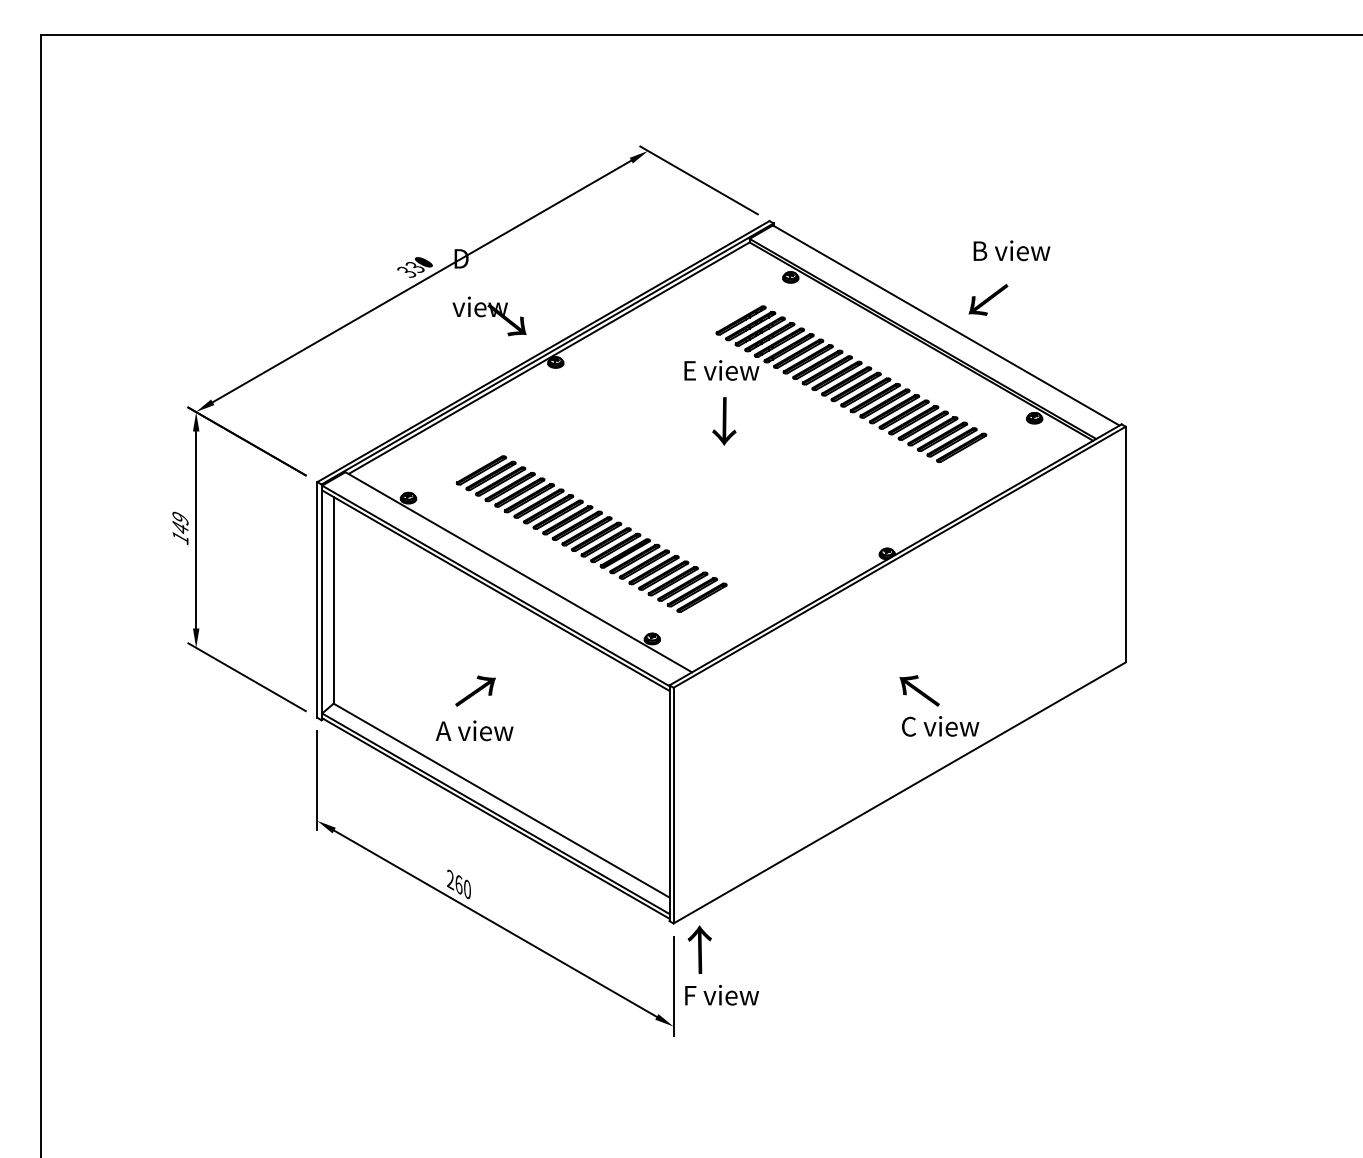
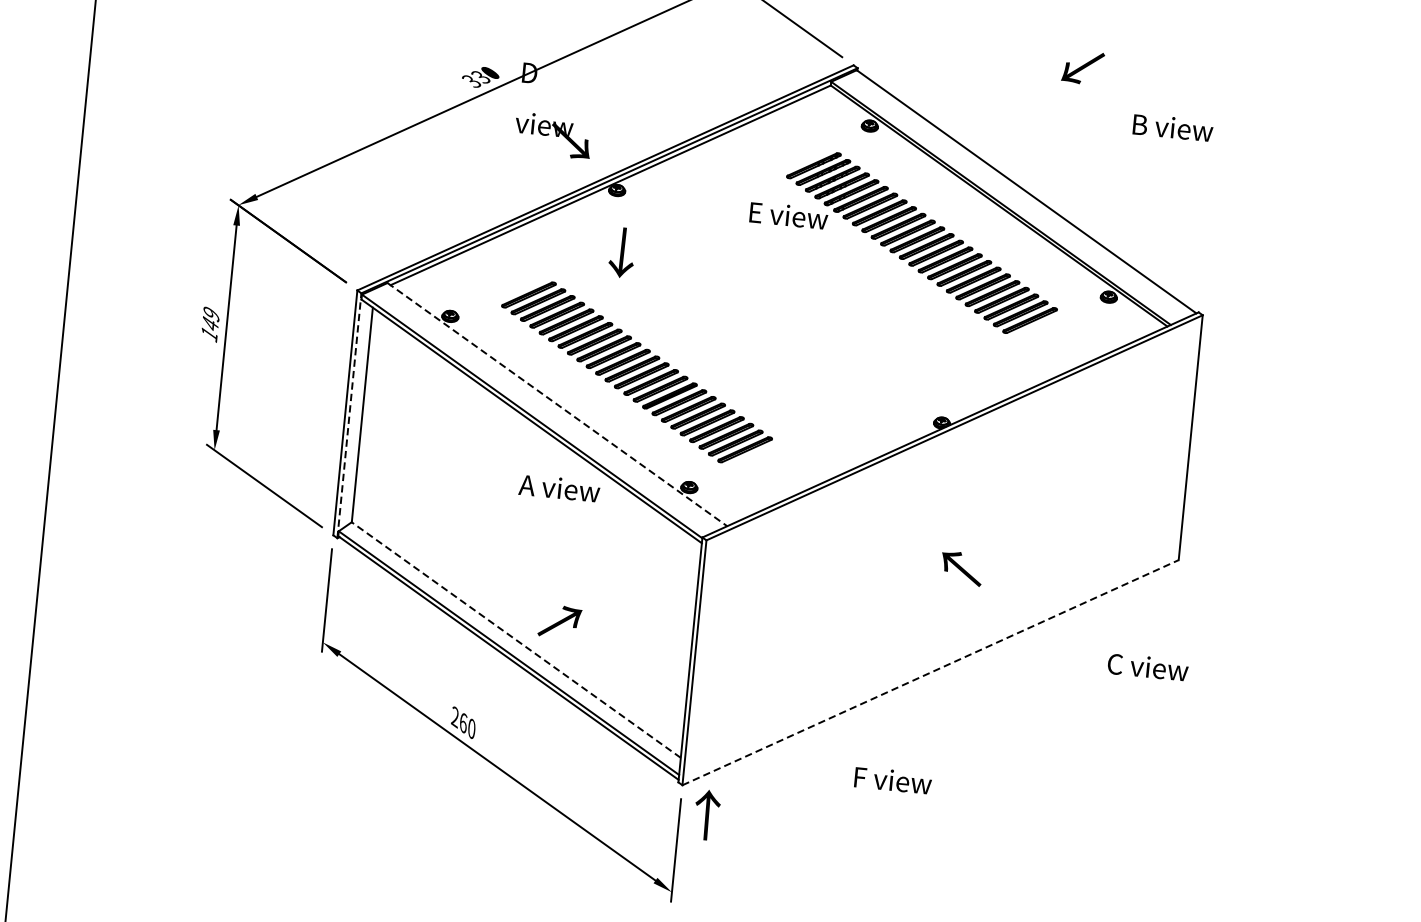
text: (1011, 250) -> (1172, 127), moved
text: (988, 299) -> (1083, 67), moved
text: (724, 421) -> (622, 252), moved
line: (519, 572) -> (558, 404), solid -> dashed
line: (321, 602) -> (349, 415), solid -> dashed
text: (475, 690) -> (559, 621), moved
text: (940, 726) -> (1148, 667), moved
text: (474, 730) -> (559, 487), moved
line: (900, 792) -> (931, 672), solid -> dashed
line: (501, 800) -> (516, 639), solid -> dashed
text: (722, 995) -> (893, 780), moved

